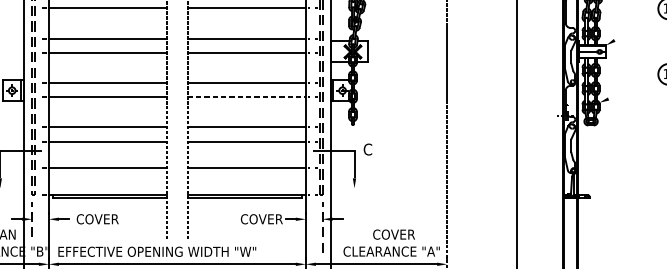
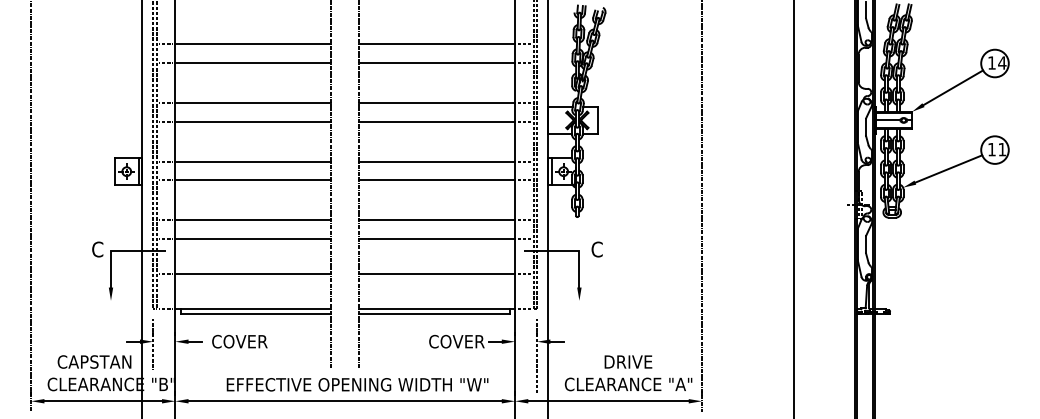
line: (637, 27) -> (953, 87), added
line: (633, 88) -> (948, 168), added
line: (247, 97) -> (437, 180), dashed -> solid
text: (393, 234) -> (631, 361), COVER -> DRIVE
text: (157, 251) -> (357, 384), moved

